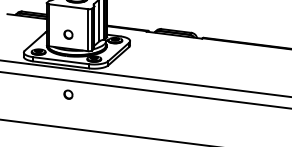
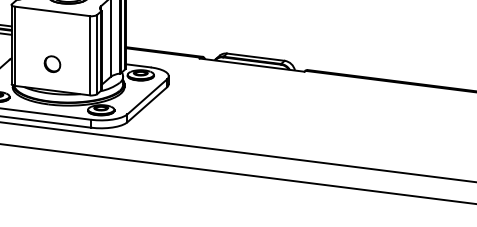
part: (68, 94) -> (52, 176), removed

